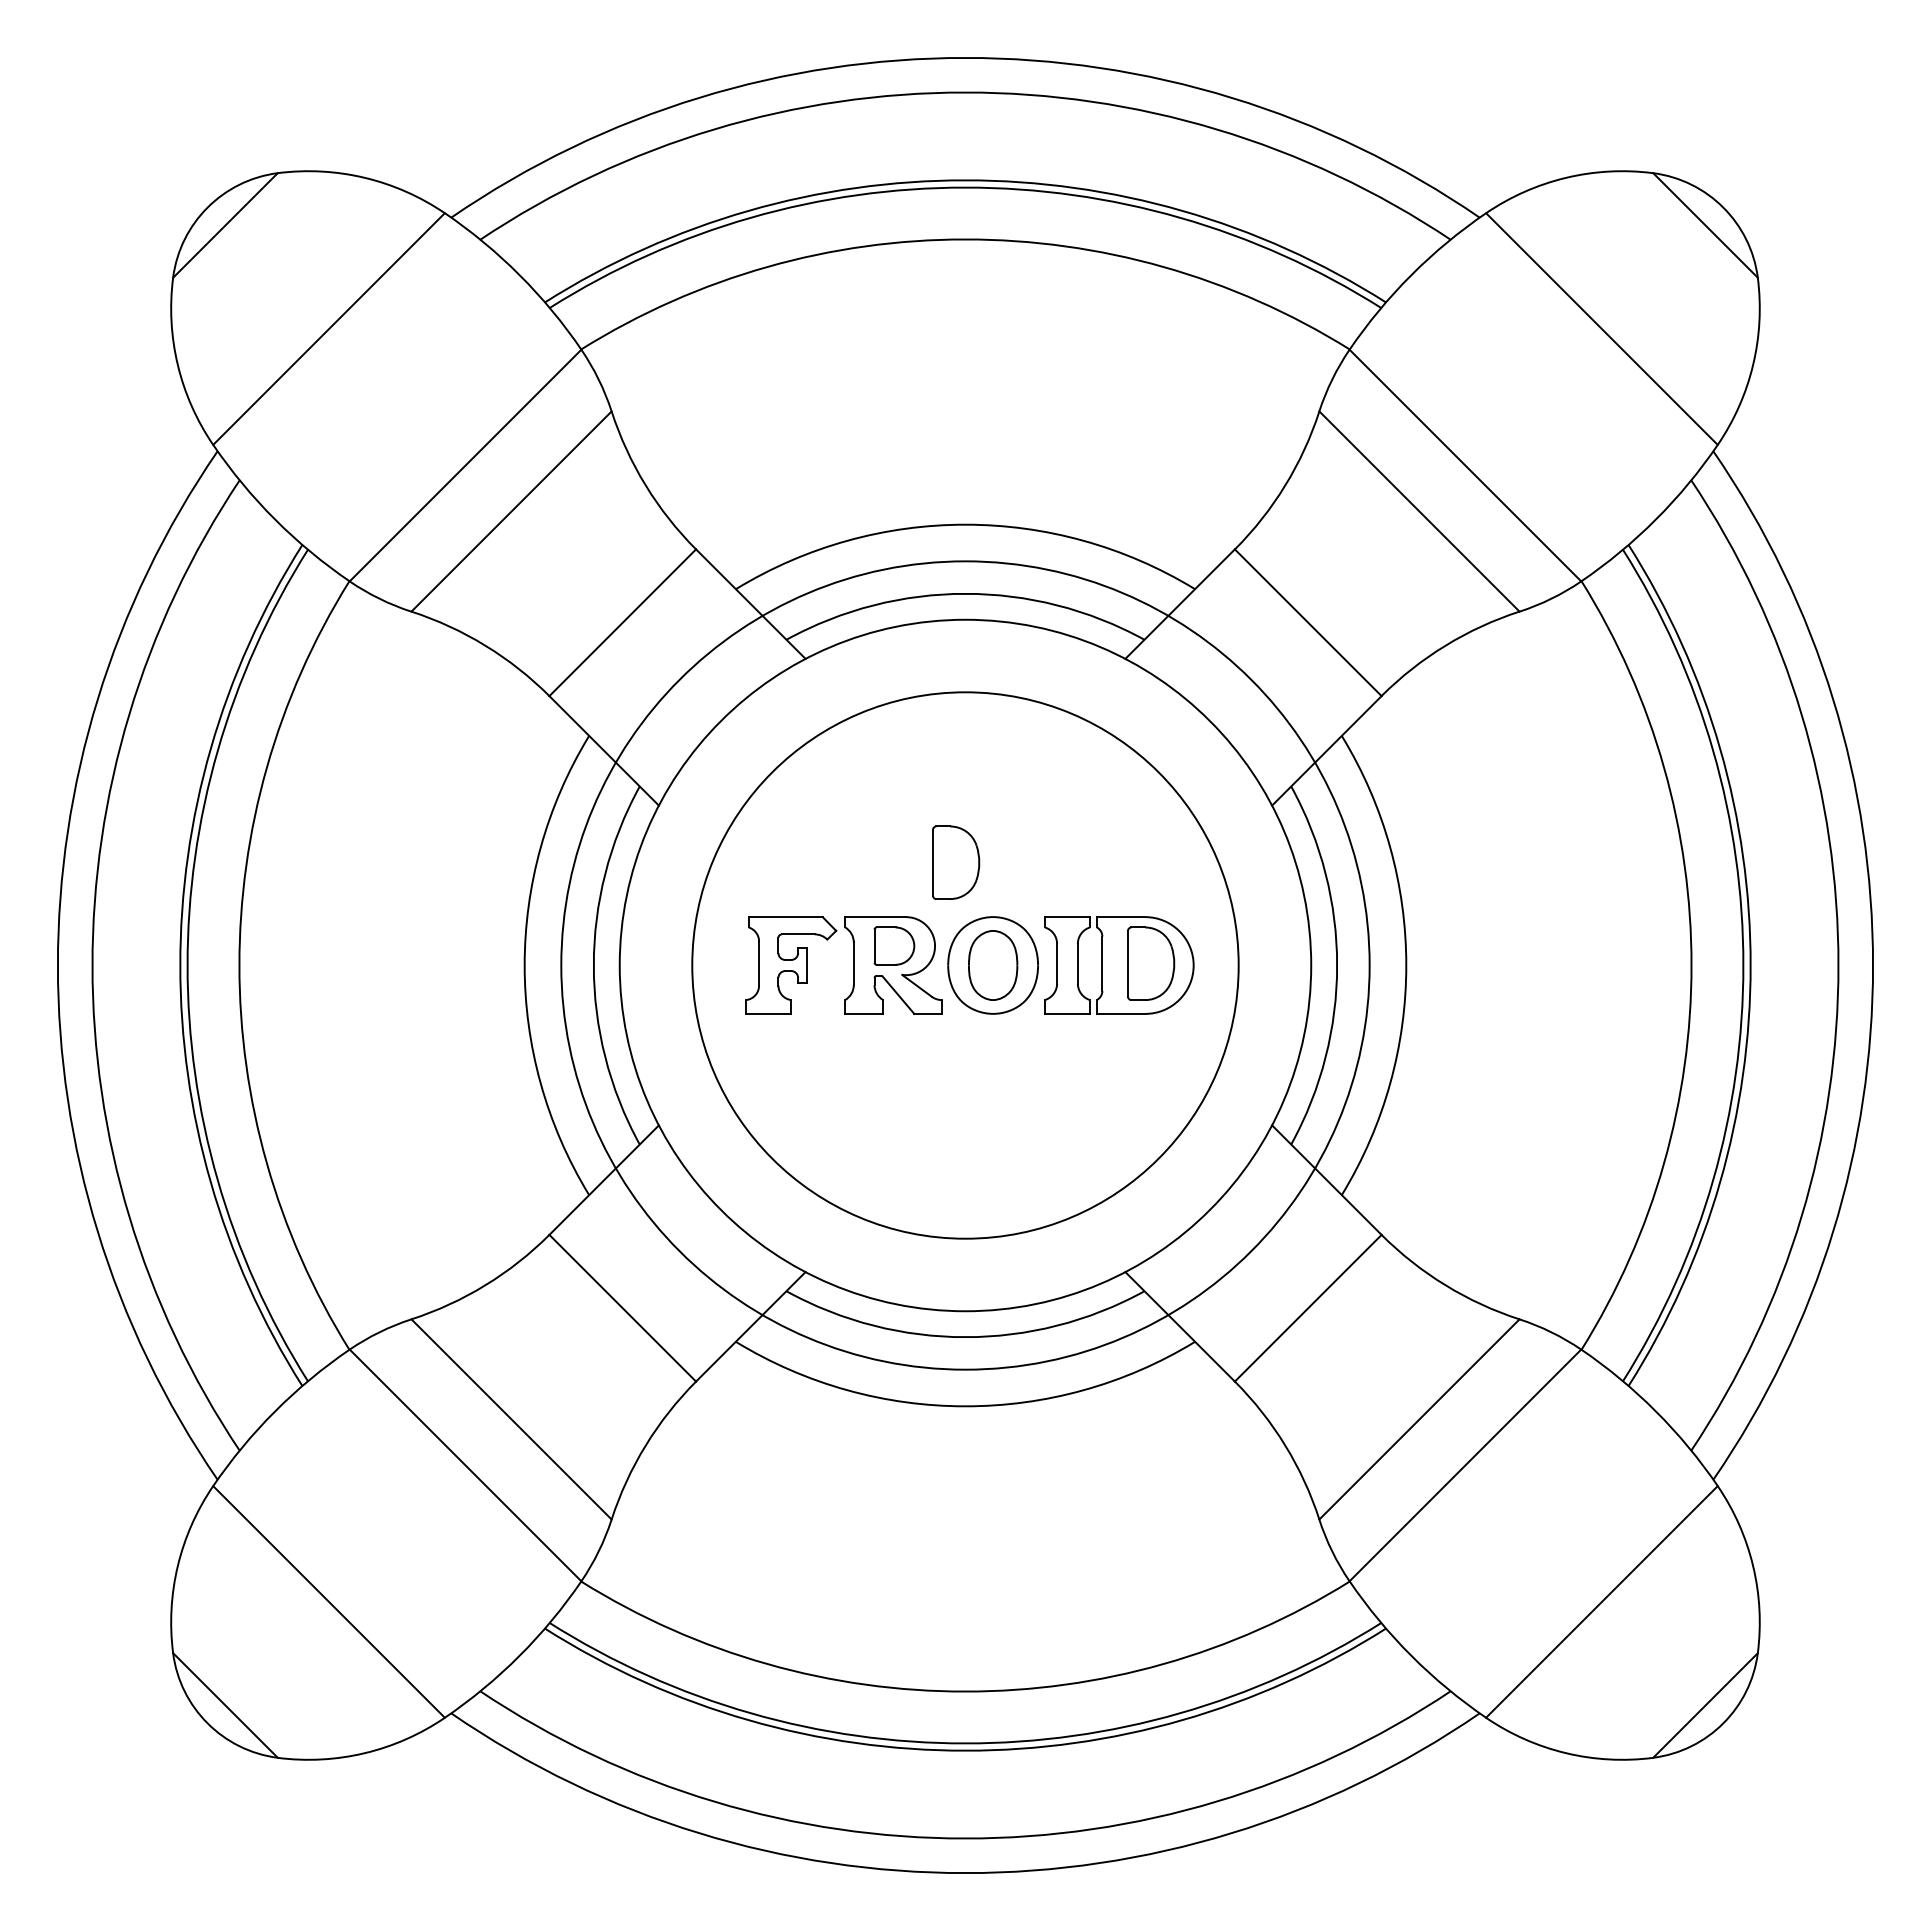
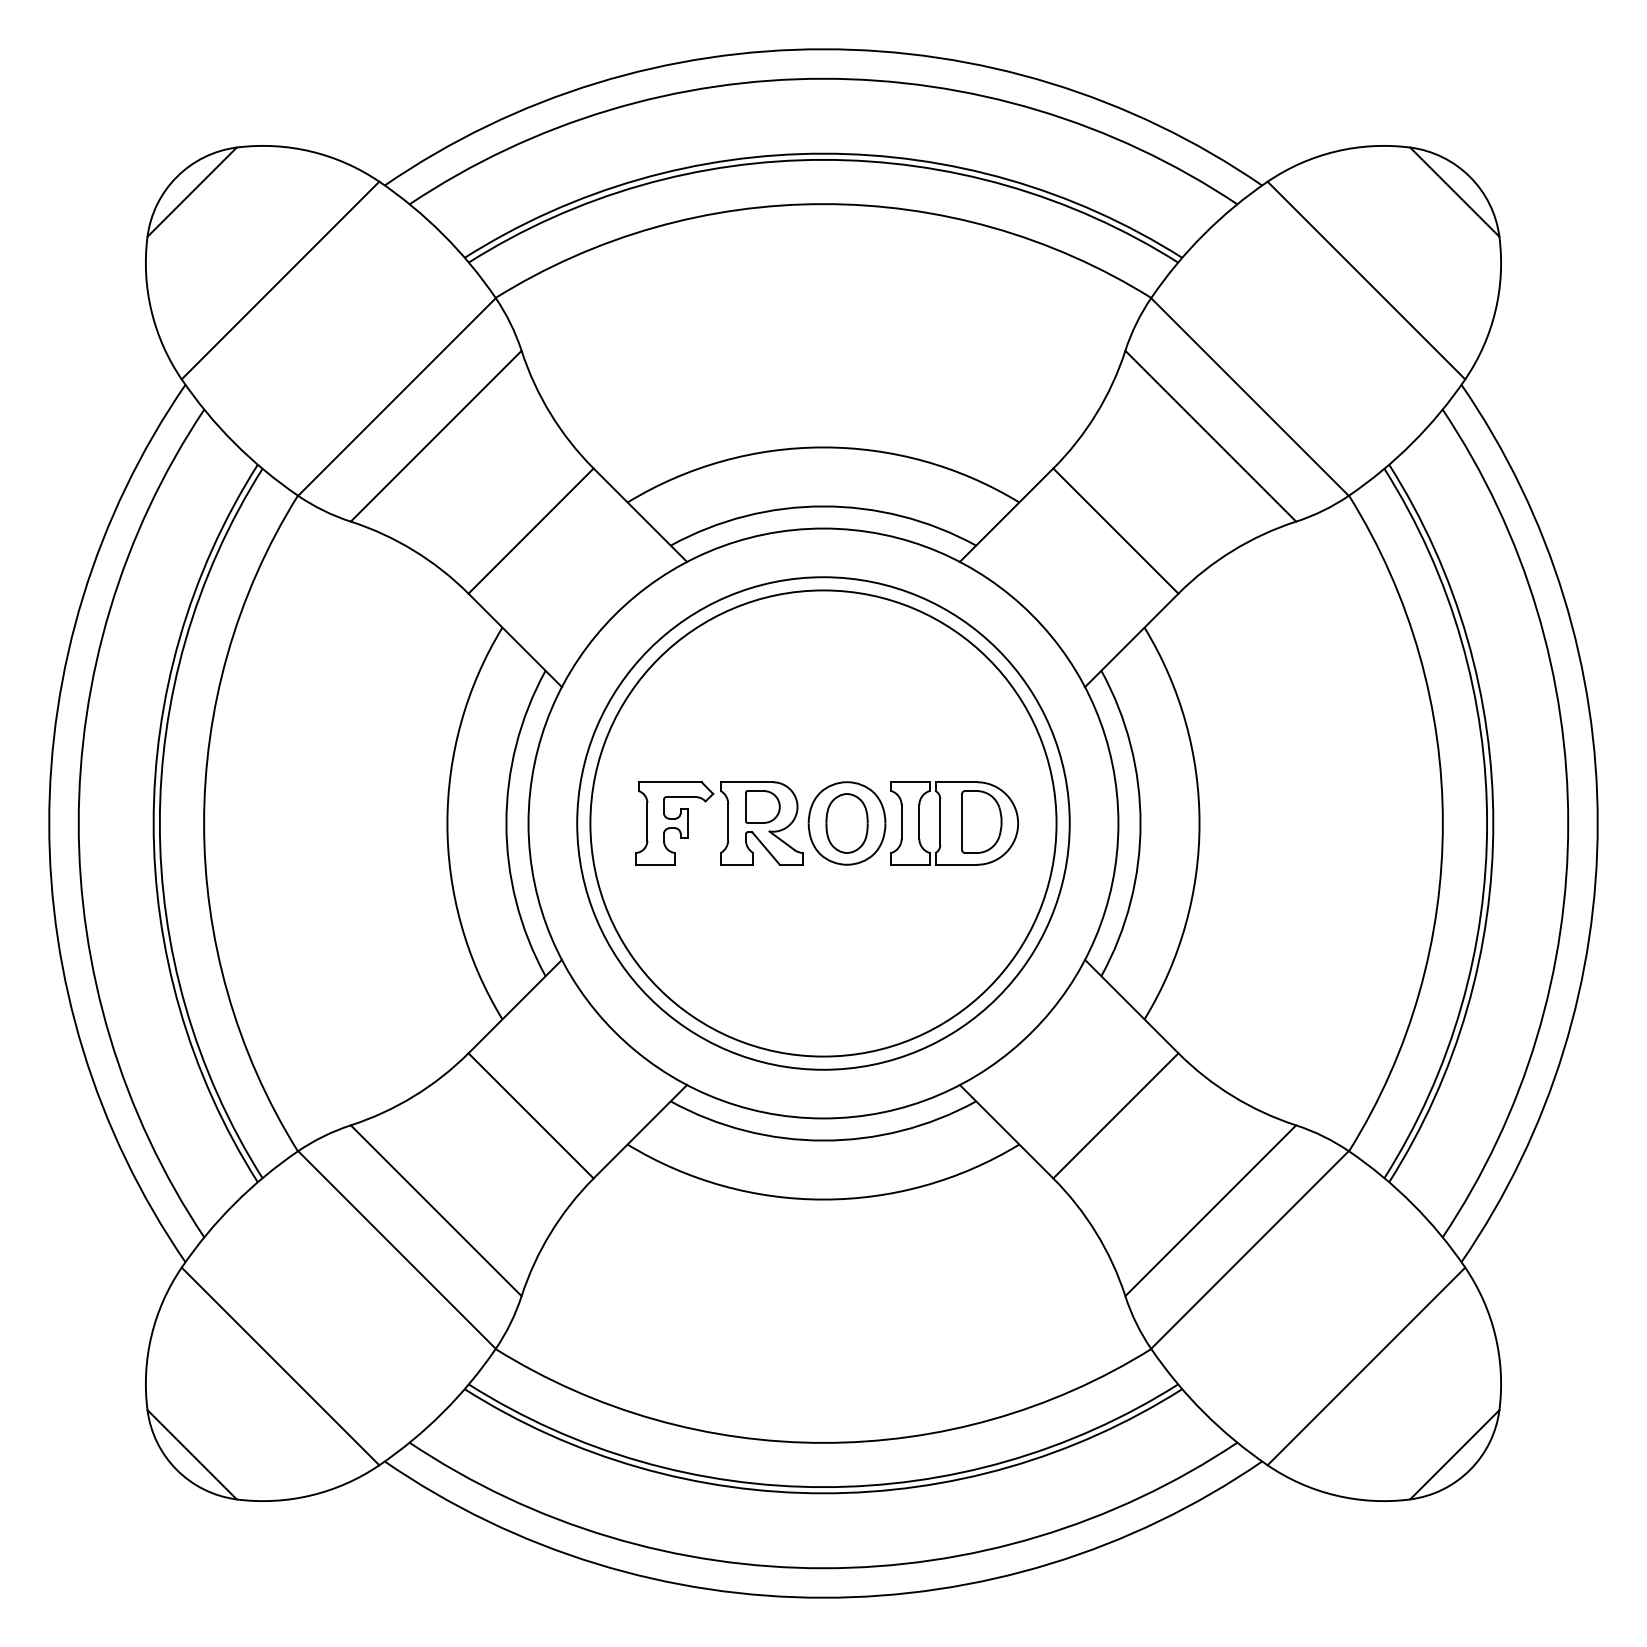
part: (956, 862) -> (815, 735), removed
circle: (965, 965) -> (823, 823), size x0.71

